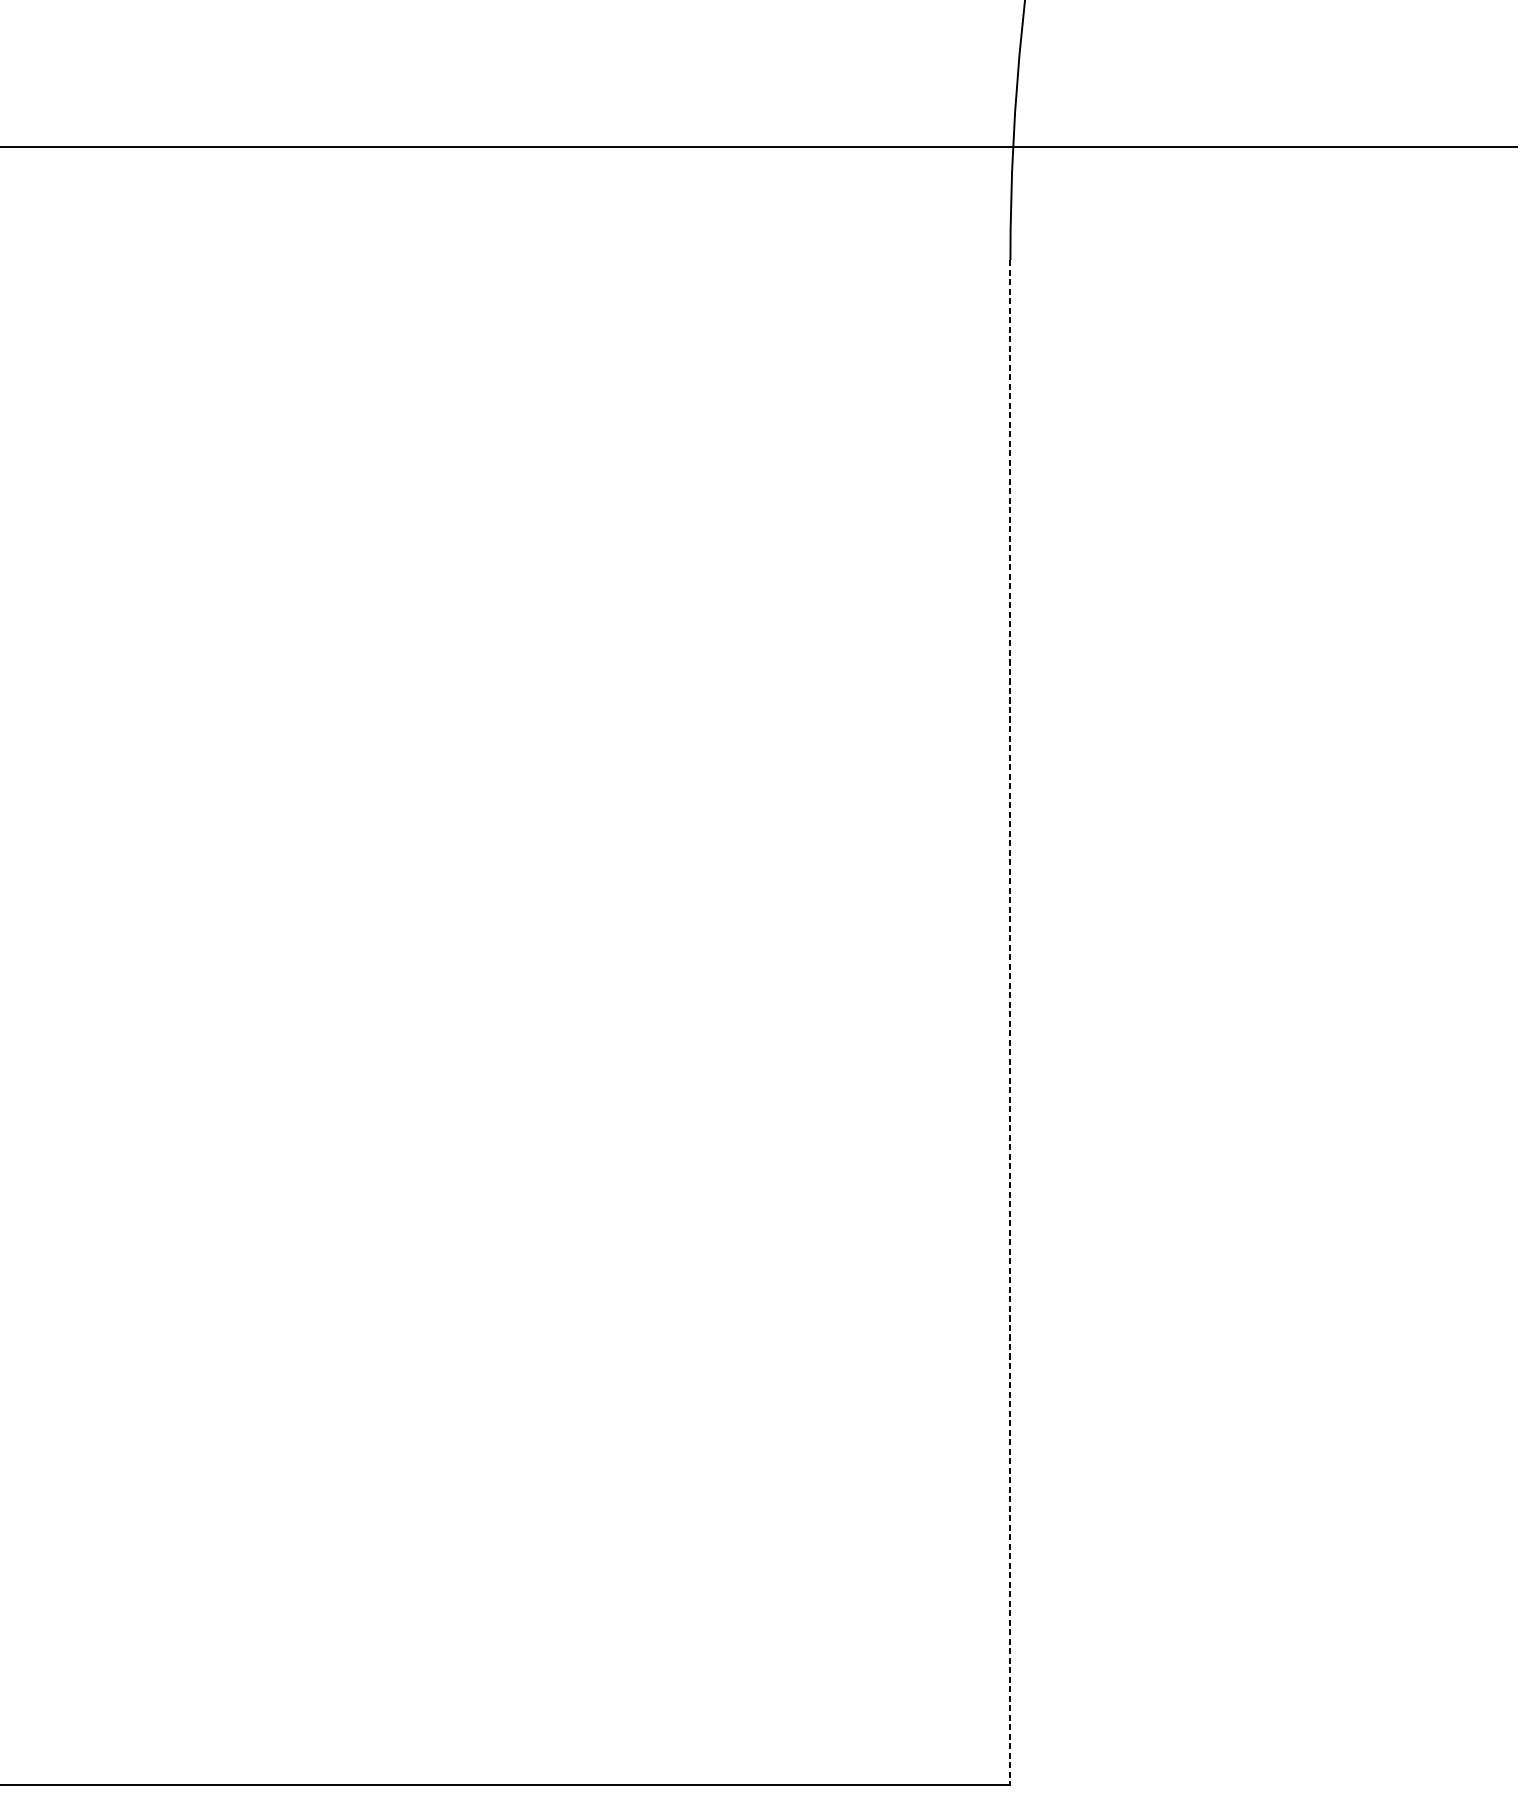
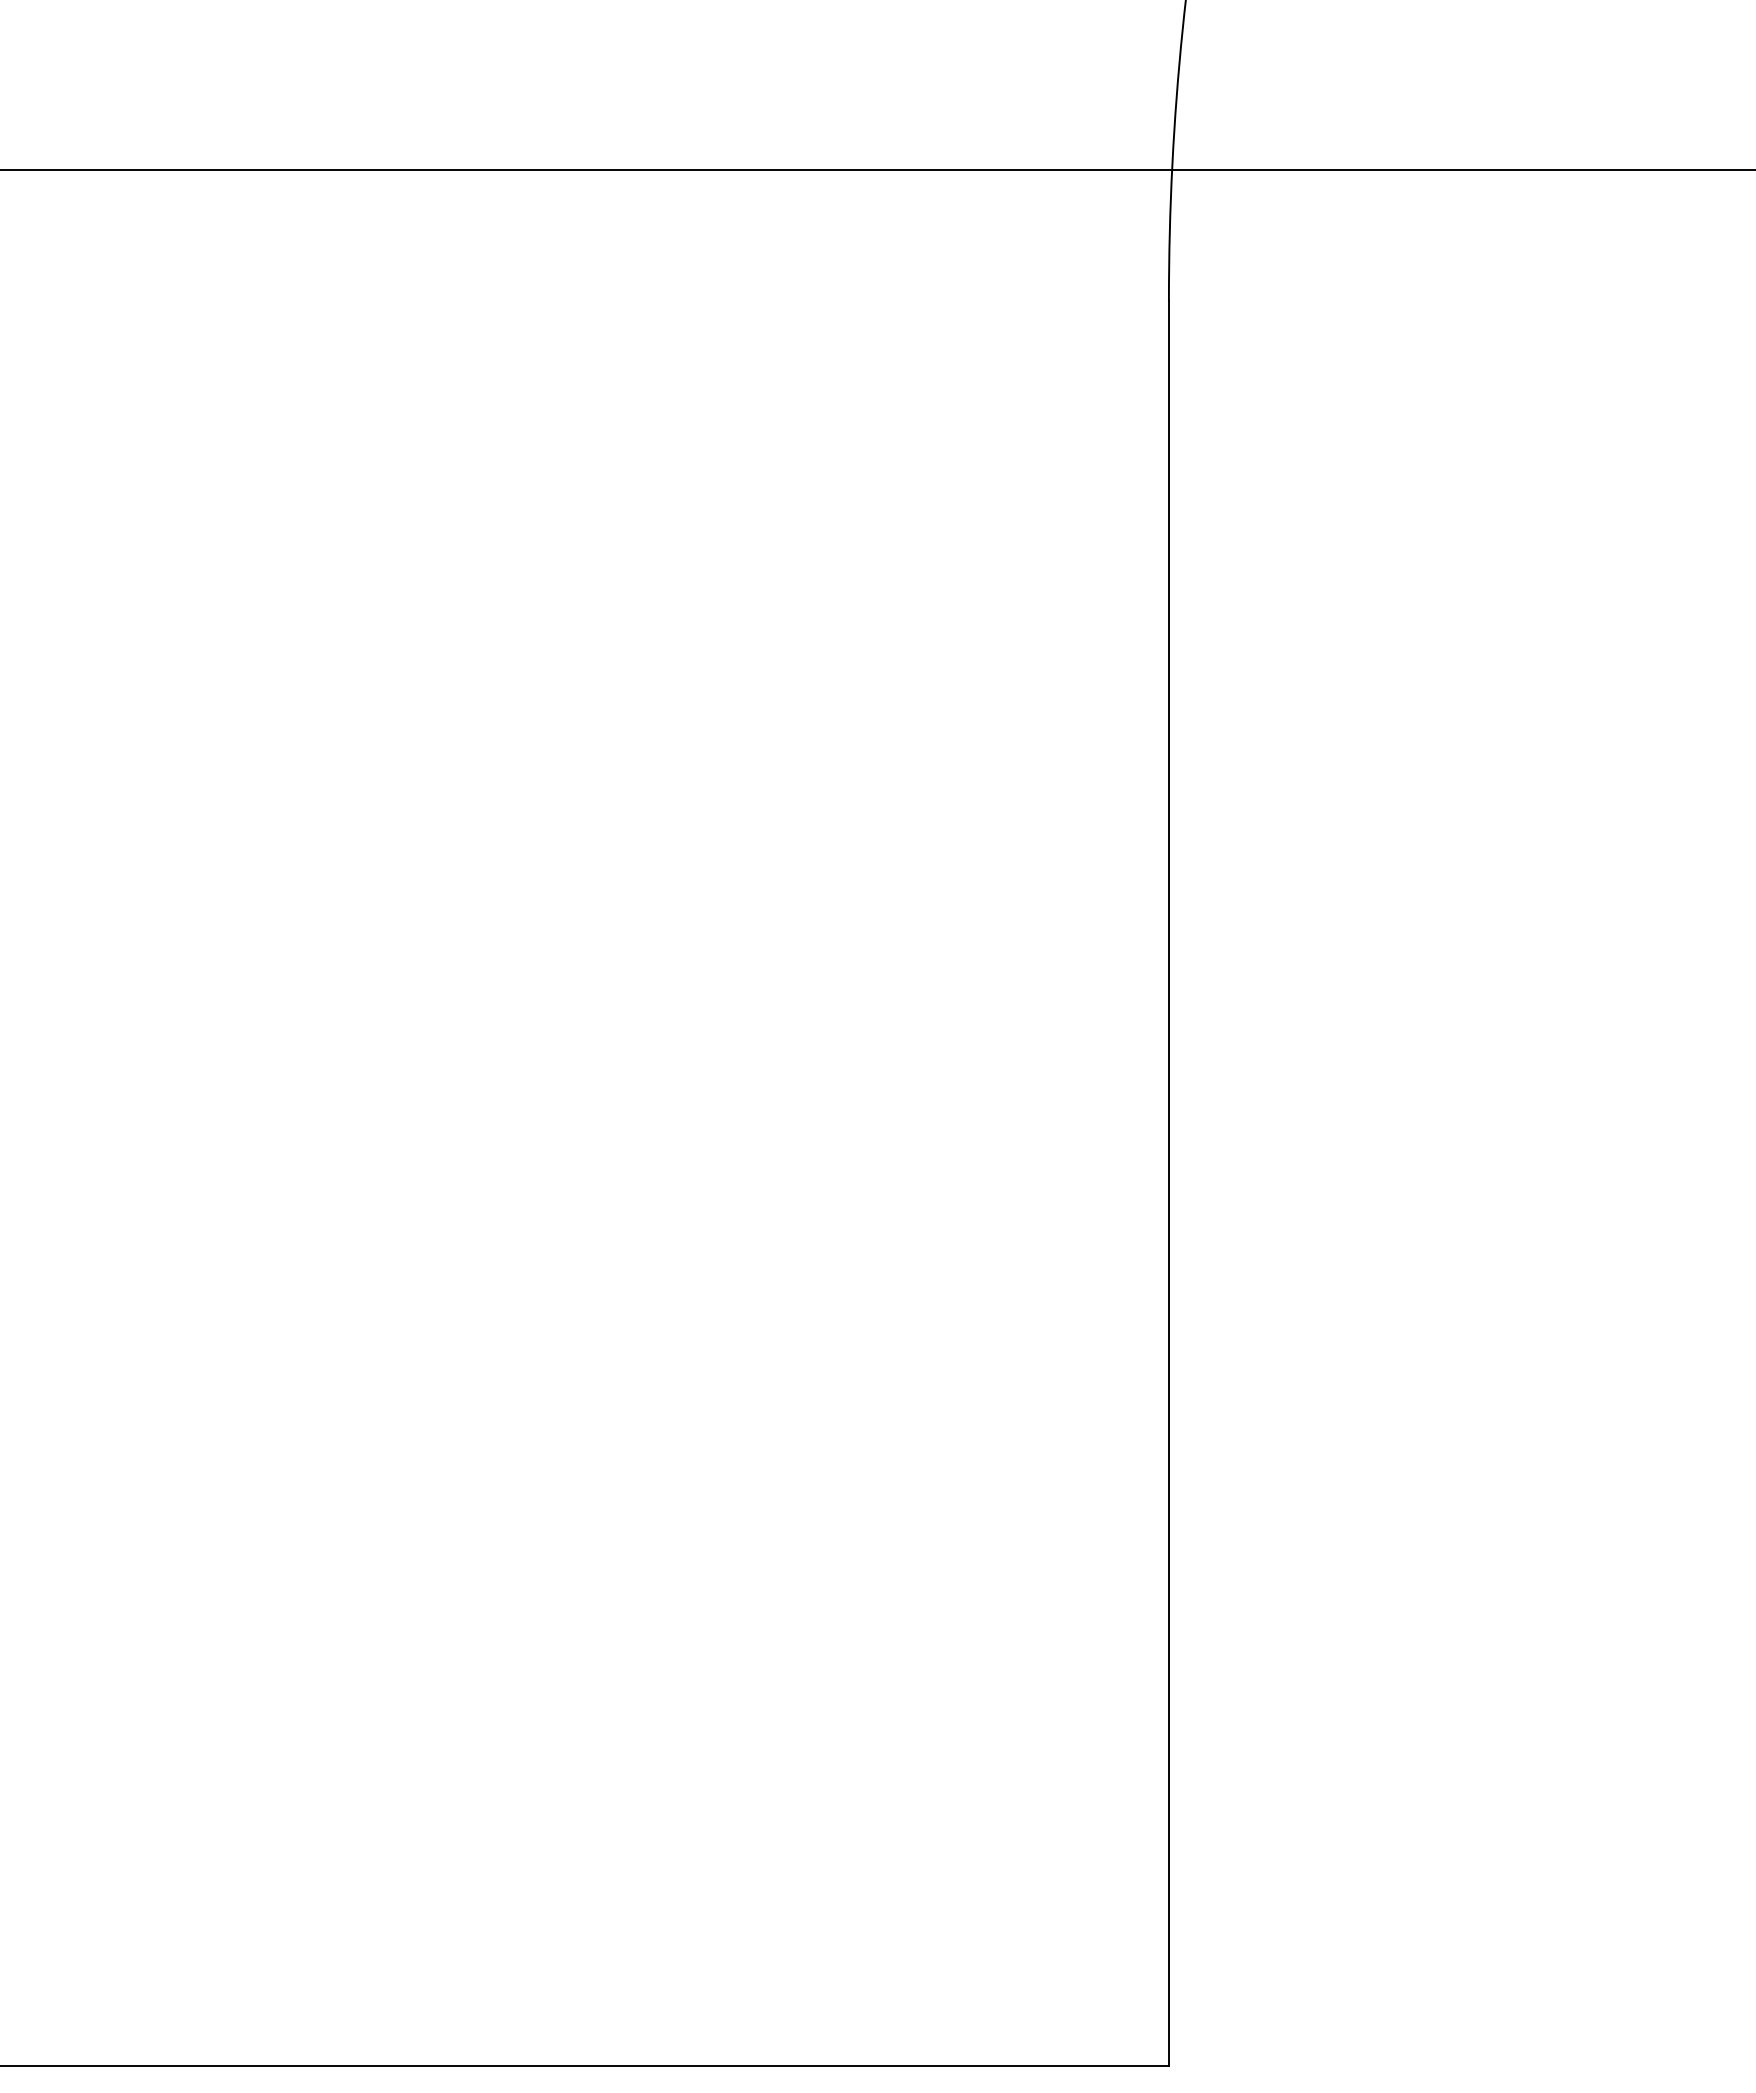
line: (1010, 1022) -> (1168, 1183), dashed -> solid

